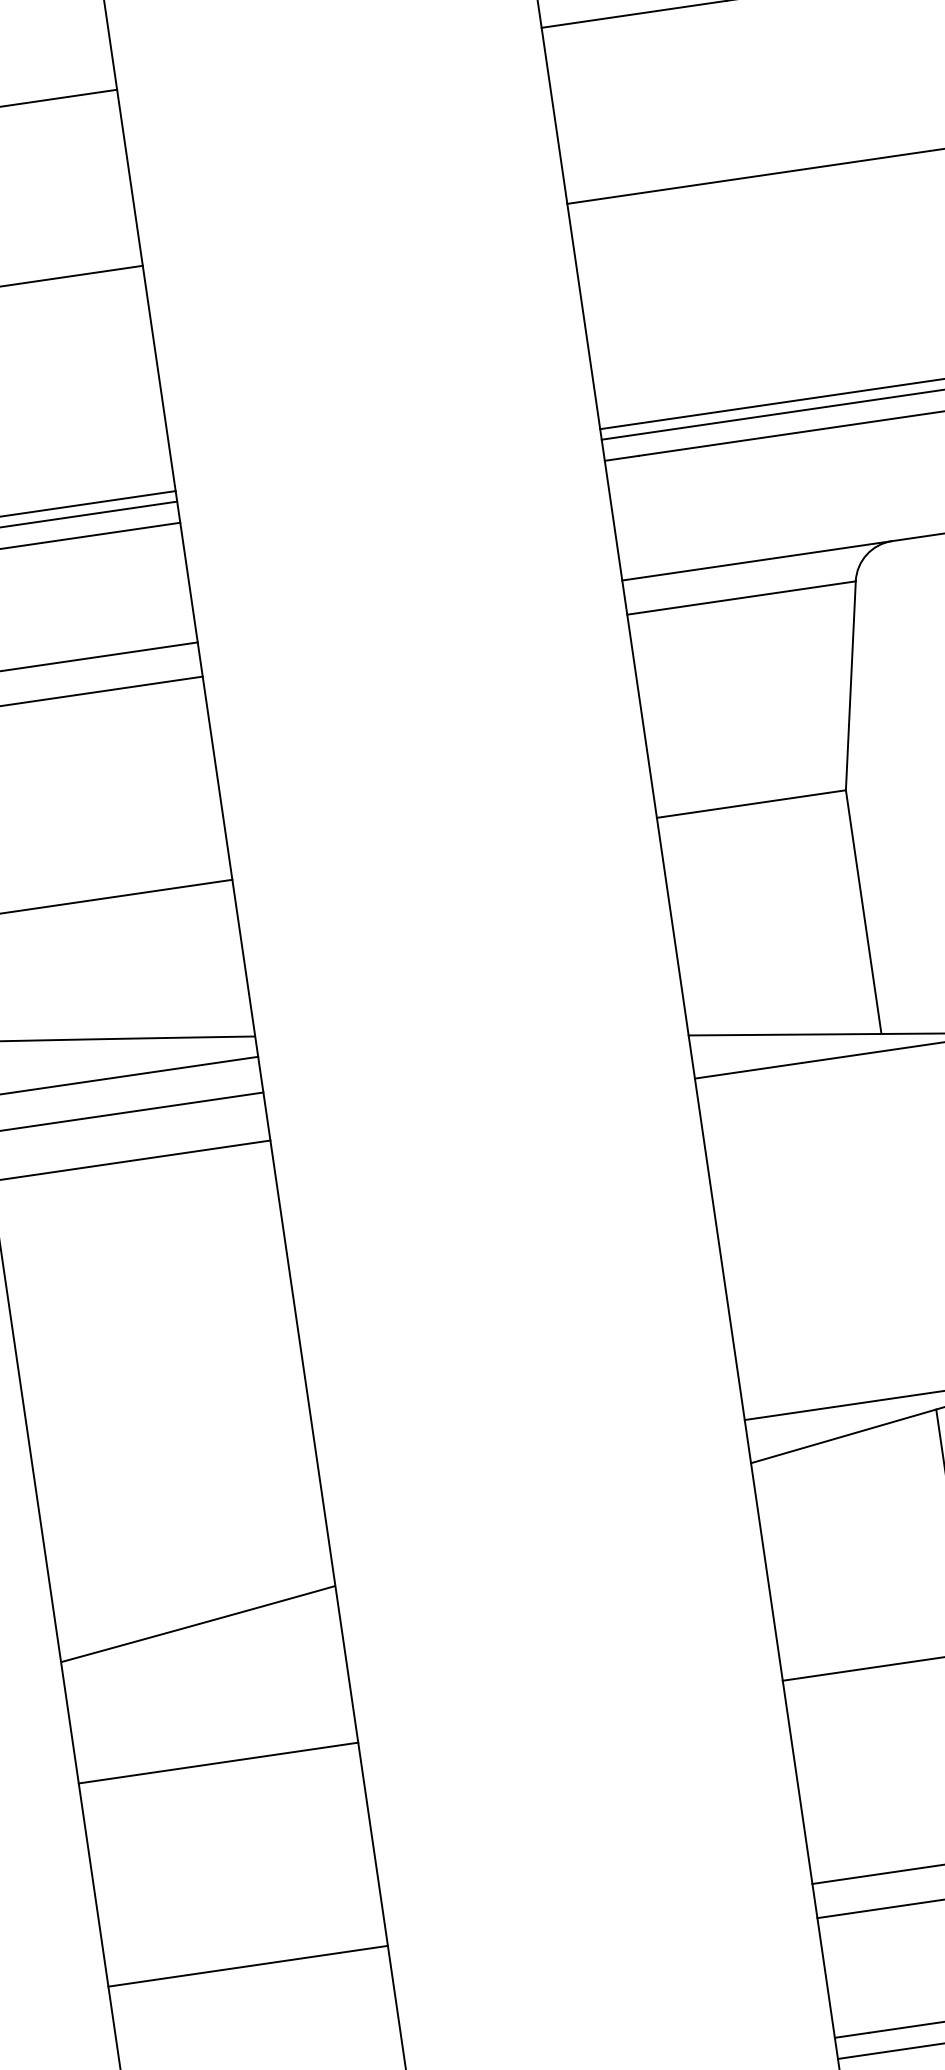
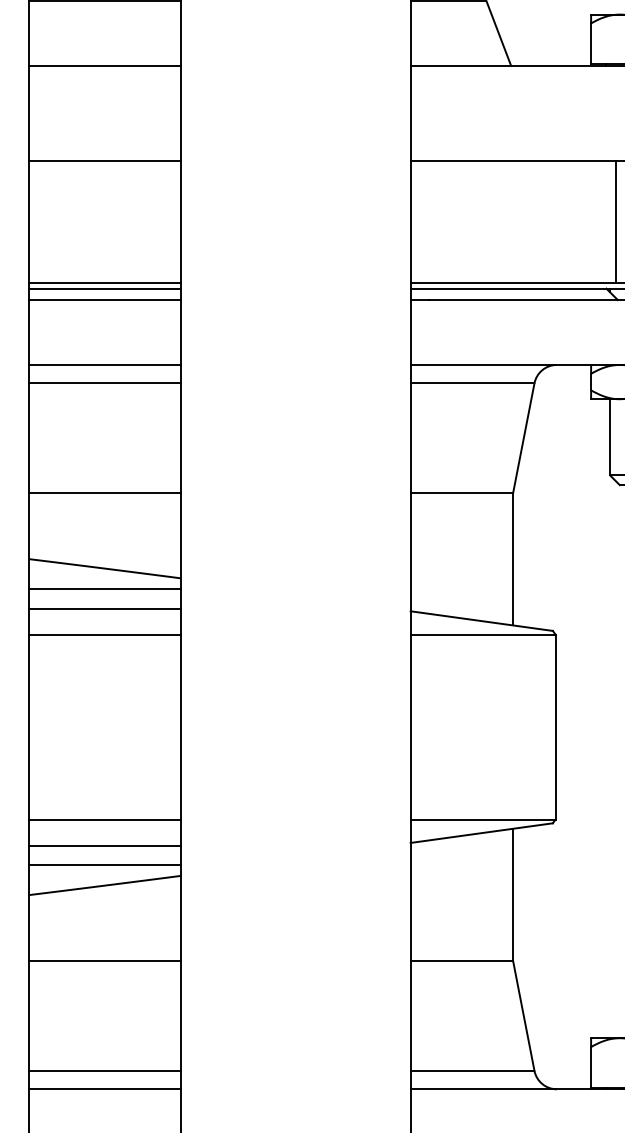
line: (179, 1502) -> (104, 819), added
line: (186, 1550) -> (104, 845), added
line: (191, 1585) -> (104, 864), added
line: (252, 2001) -> (104, 1089), added

